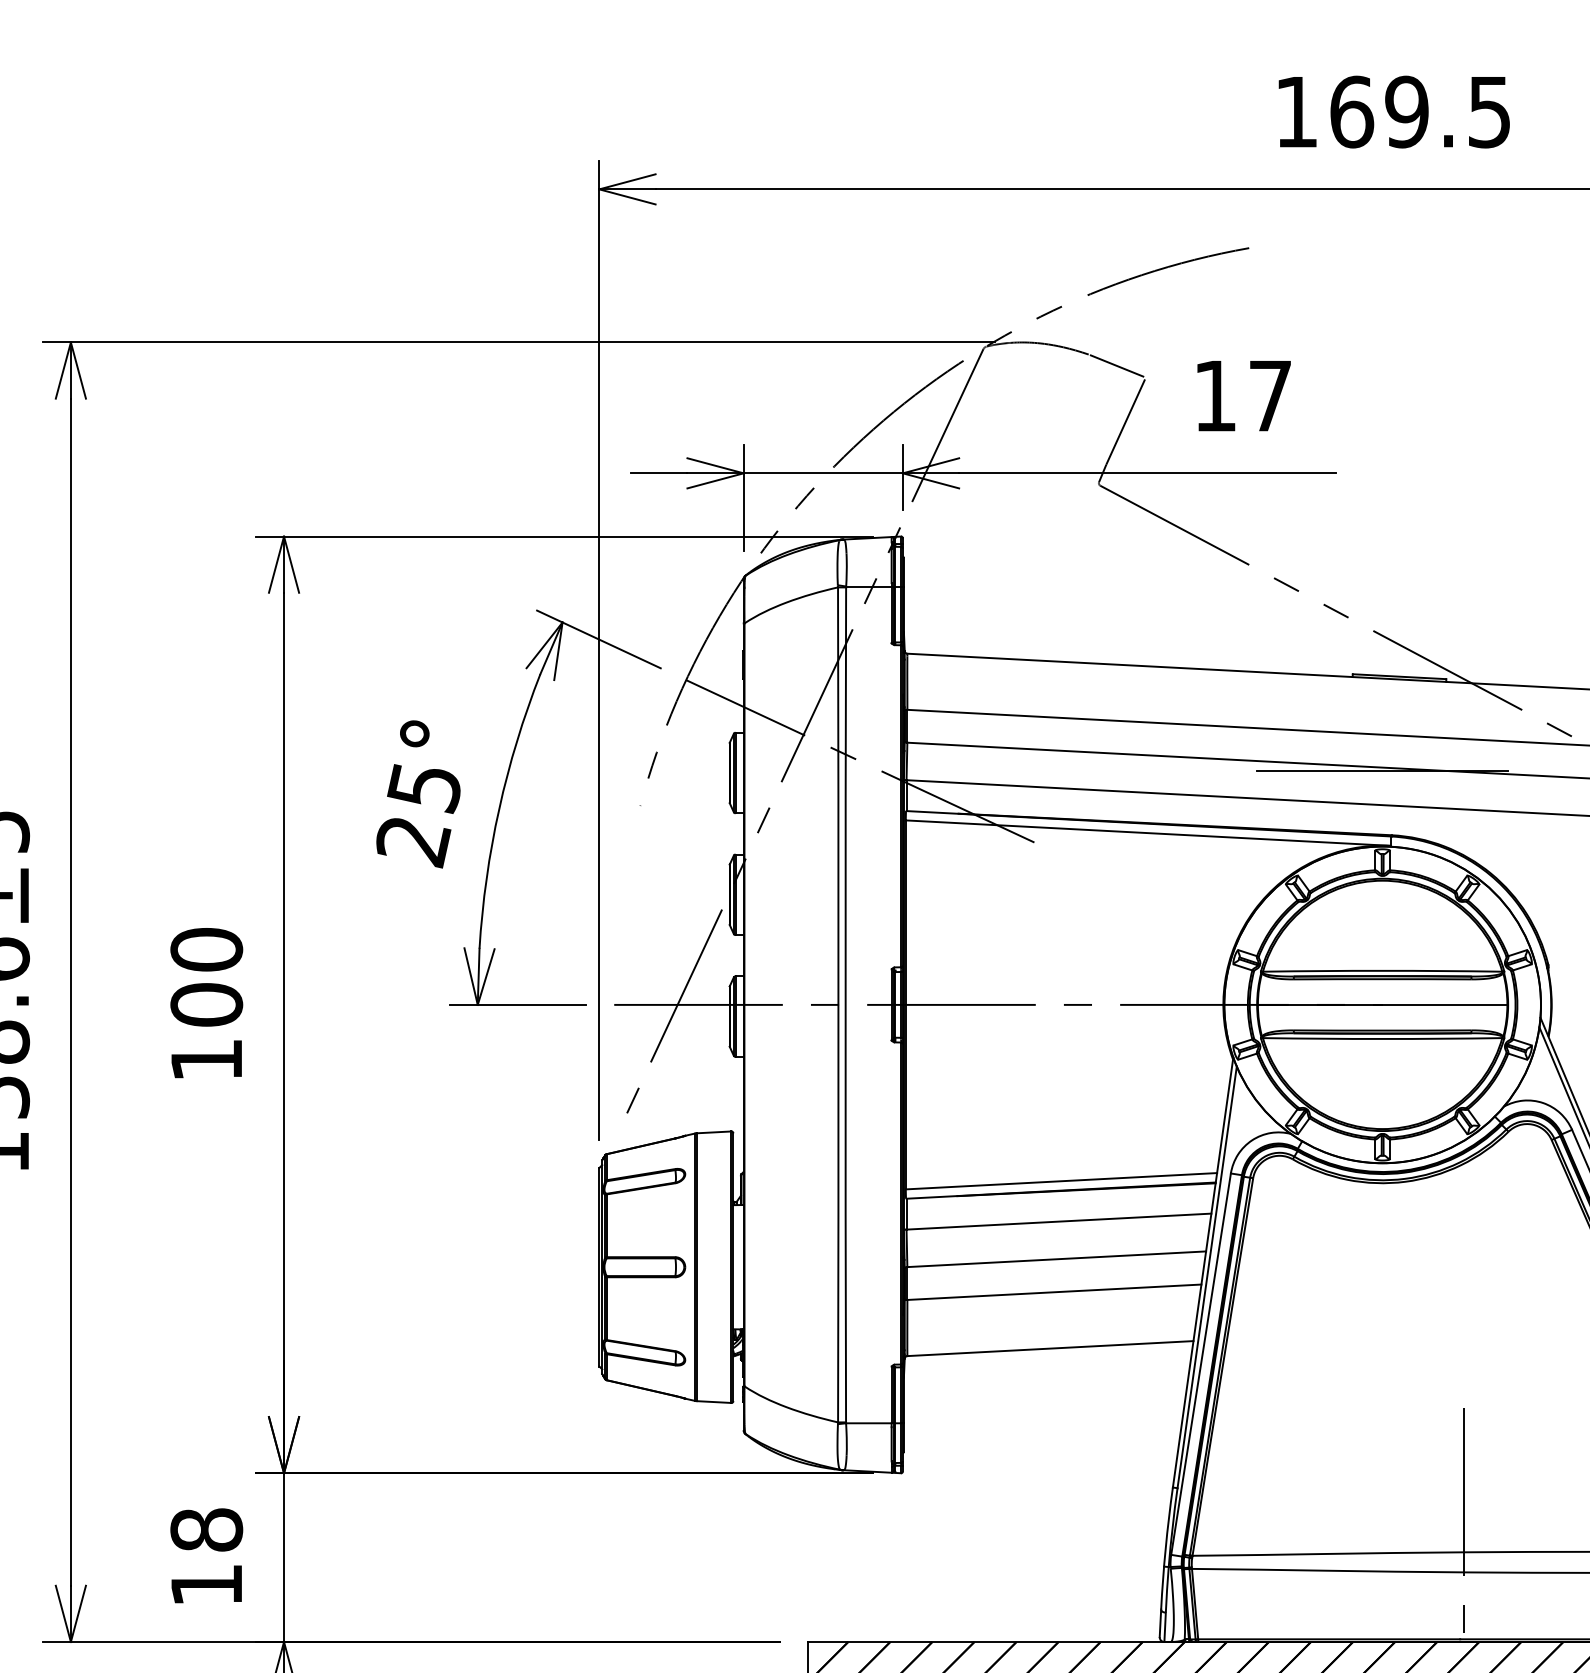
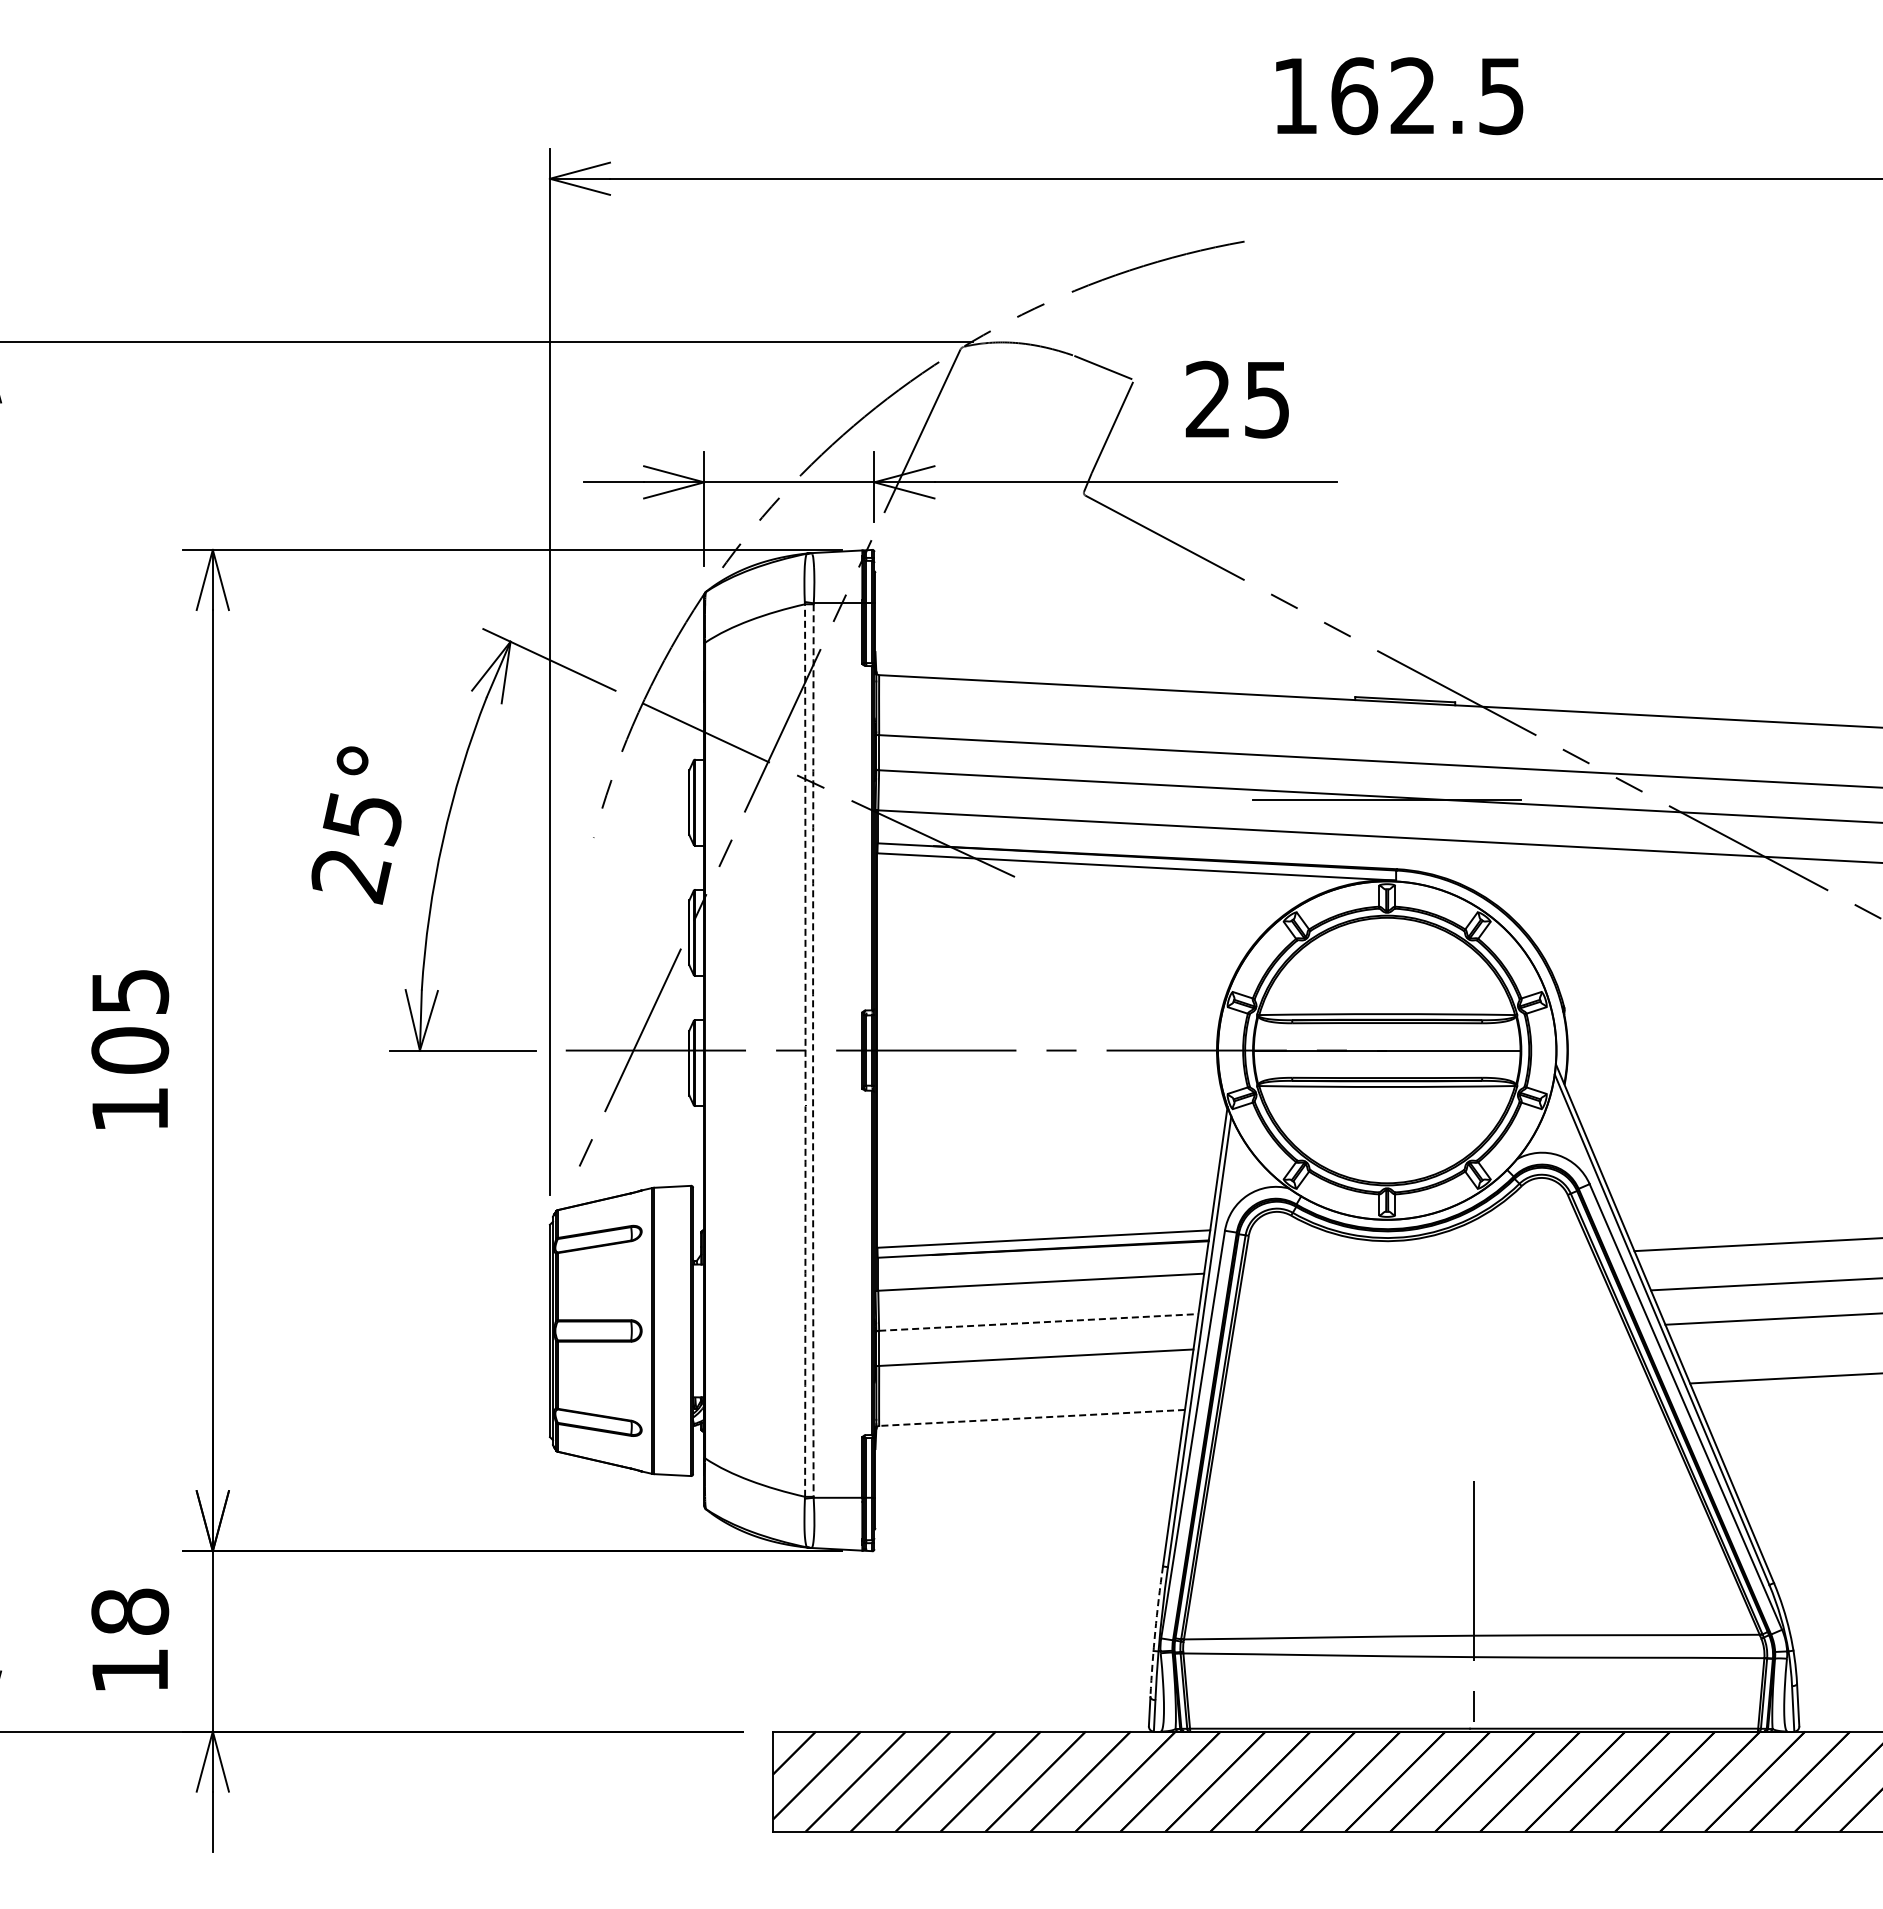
text: (1406, 112) -> (1412, 96), 169.5 -> 162.5
text: (1242, 395) -> (1237, 399), 17 -> 25
text: (207, 949) -> (130, 991), 100 -> 105
arc: (838, 1004) -> (805, 1050), solid -> dashed
arc: (845, 1004) -> (813, 1050), solid -> dashed
line: (1056, 1259) -> (1038, 1322), solid -> dashed
line: (1049, 1348) -> (1031, 1417), solid -> dashed
arc: (1165, 1548) -> (1155, 1631), solid -> dashed

